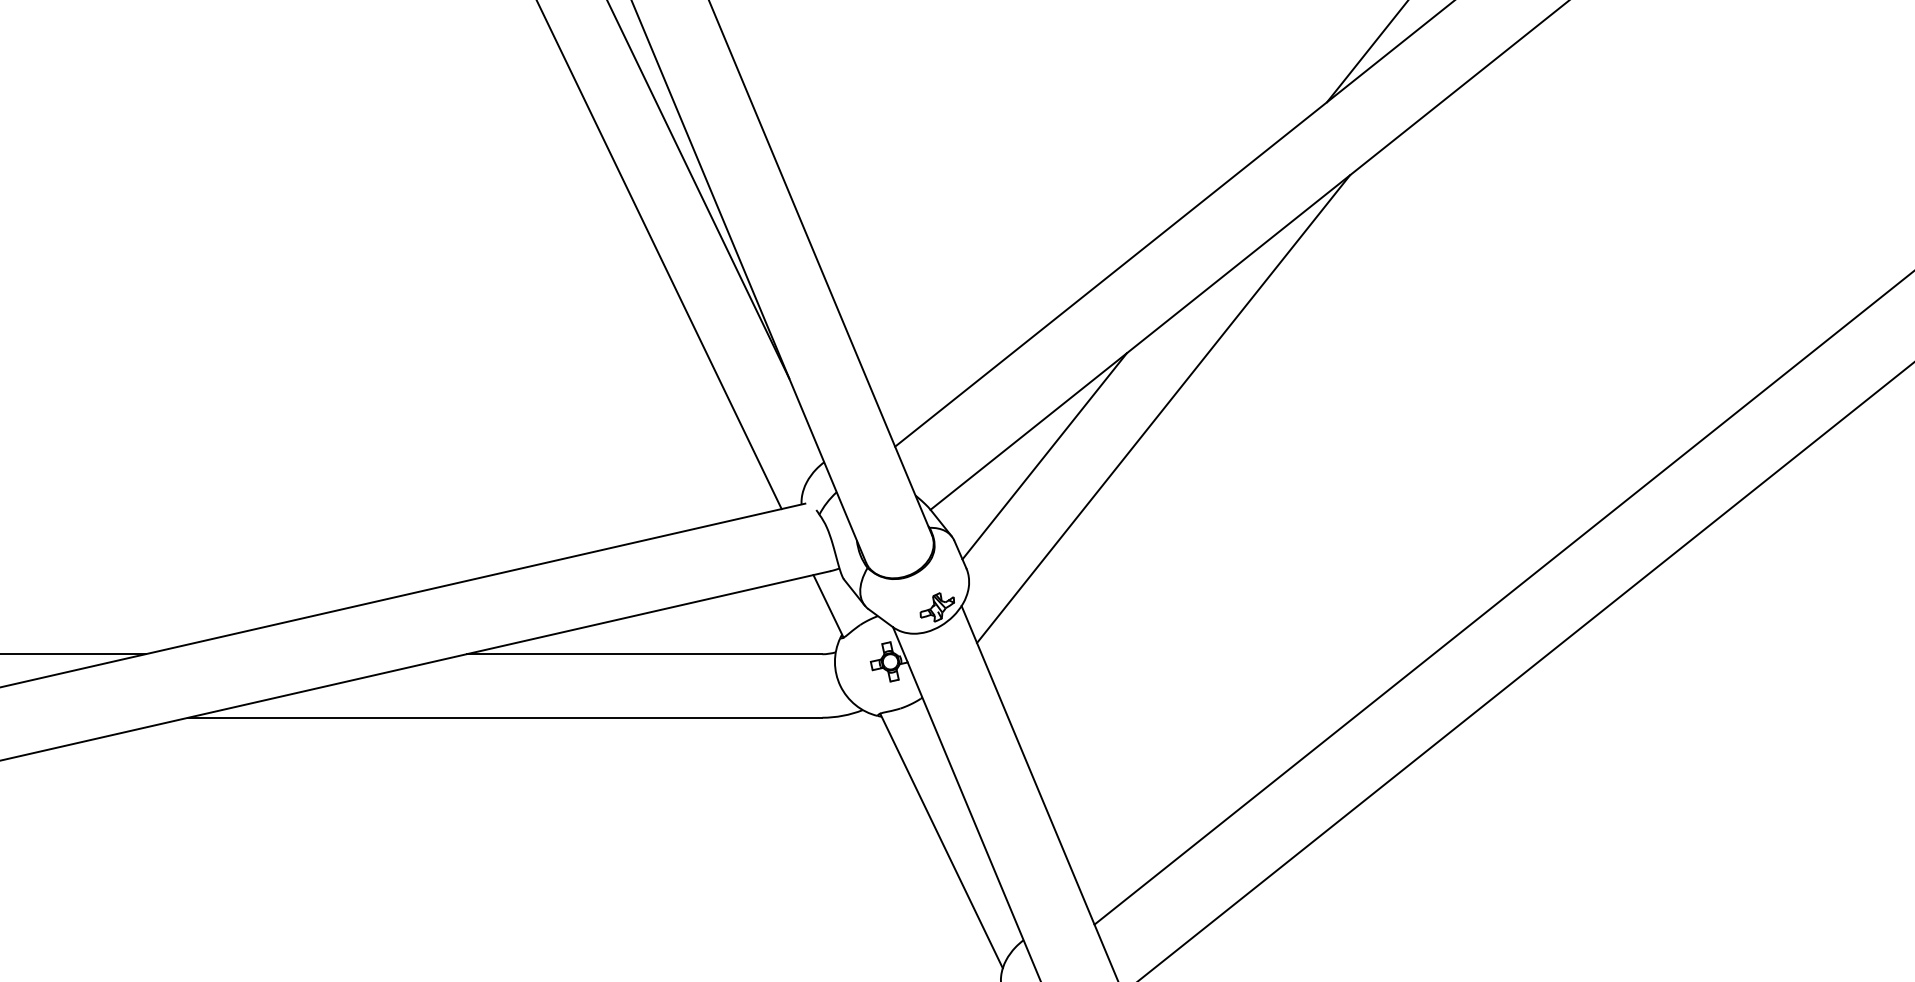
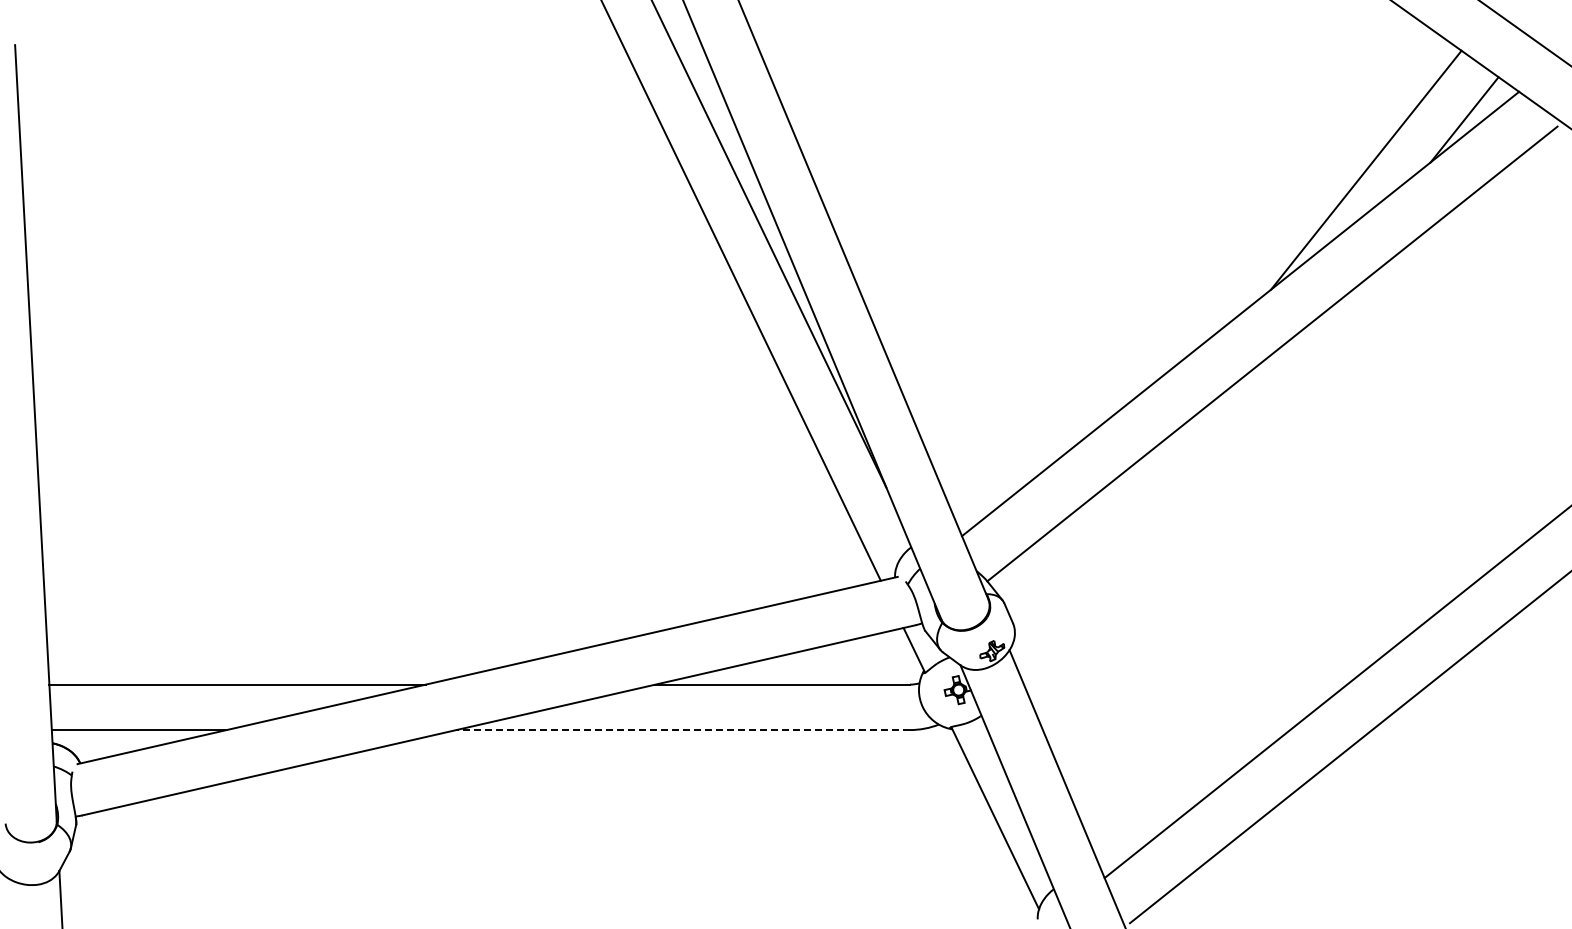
line: (1162, 409) -> (1153, 509), removed
line: (1043, 455) -> (1068, 542), removed
line: (505, 718) -> (683, 730), solid -> dashed

